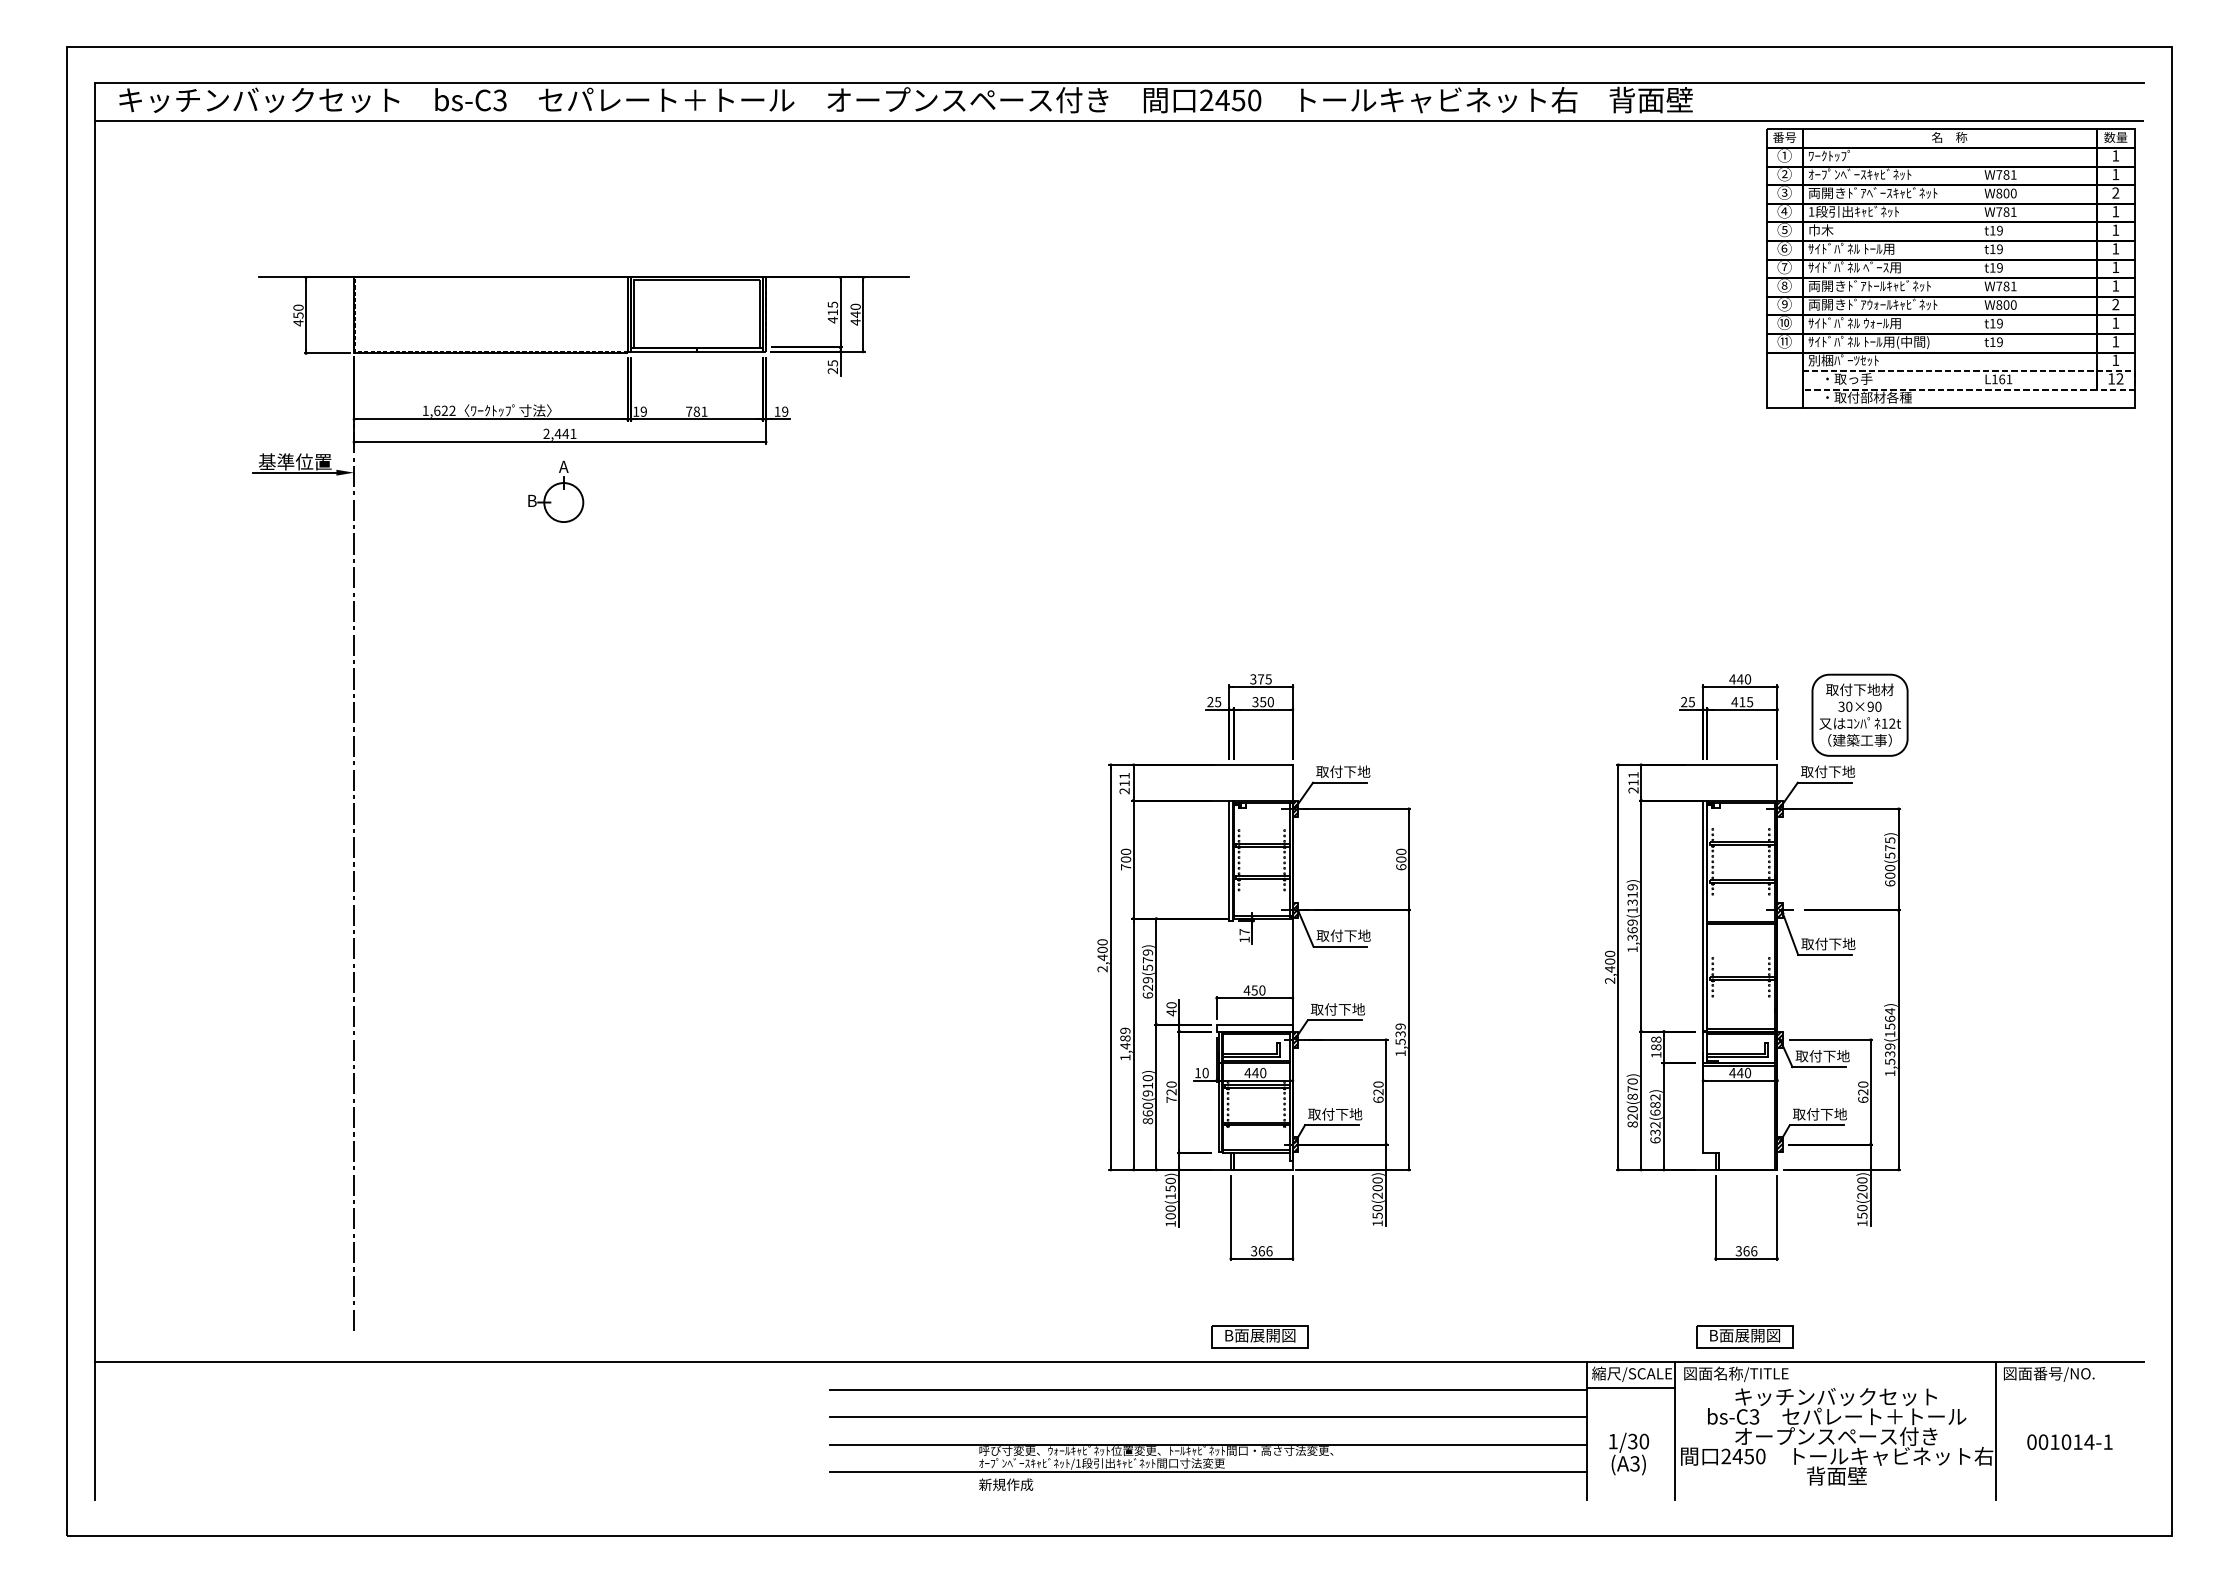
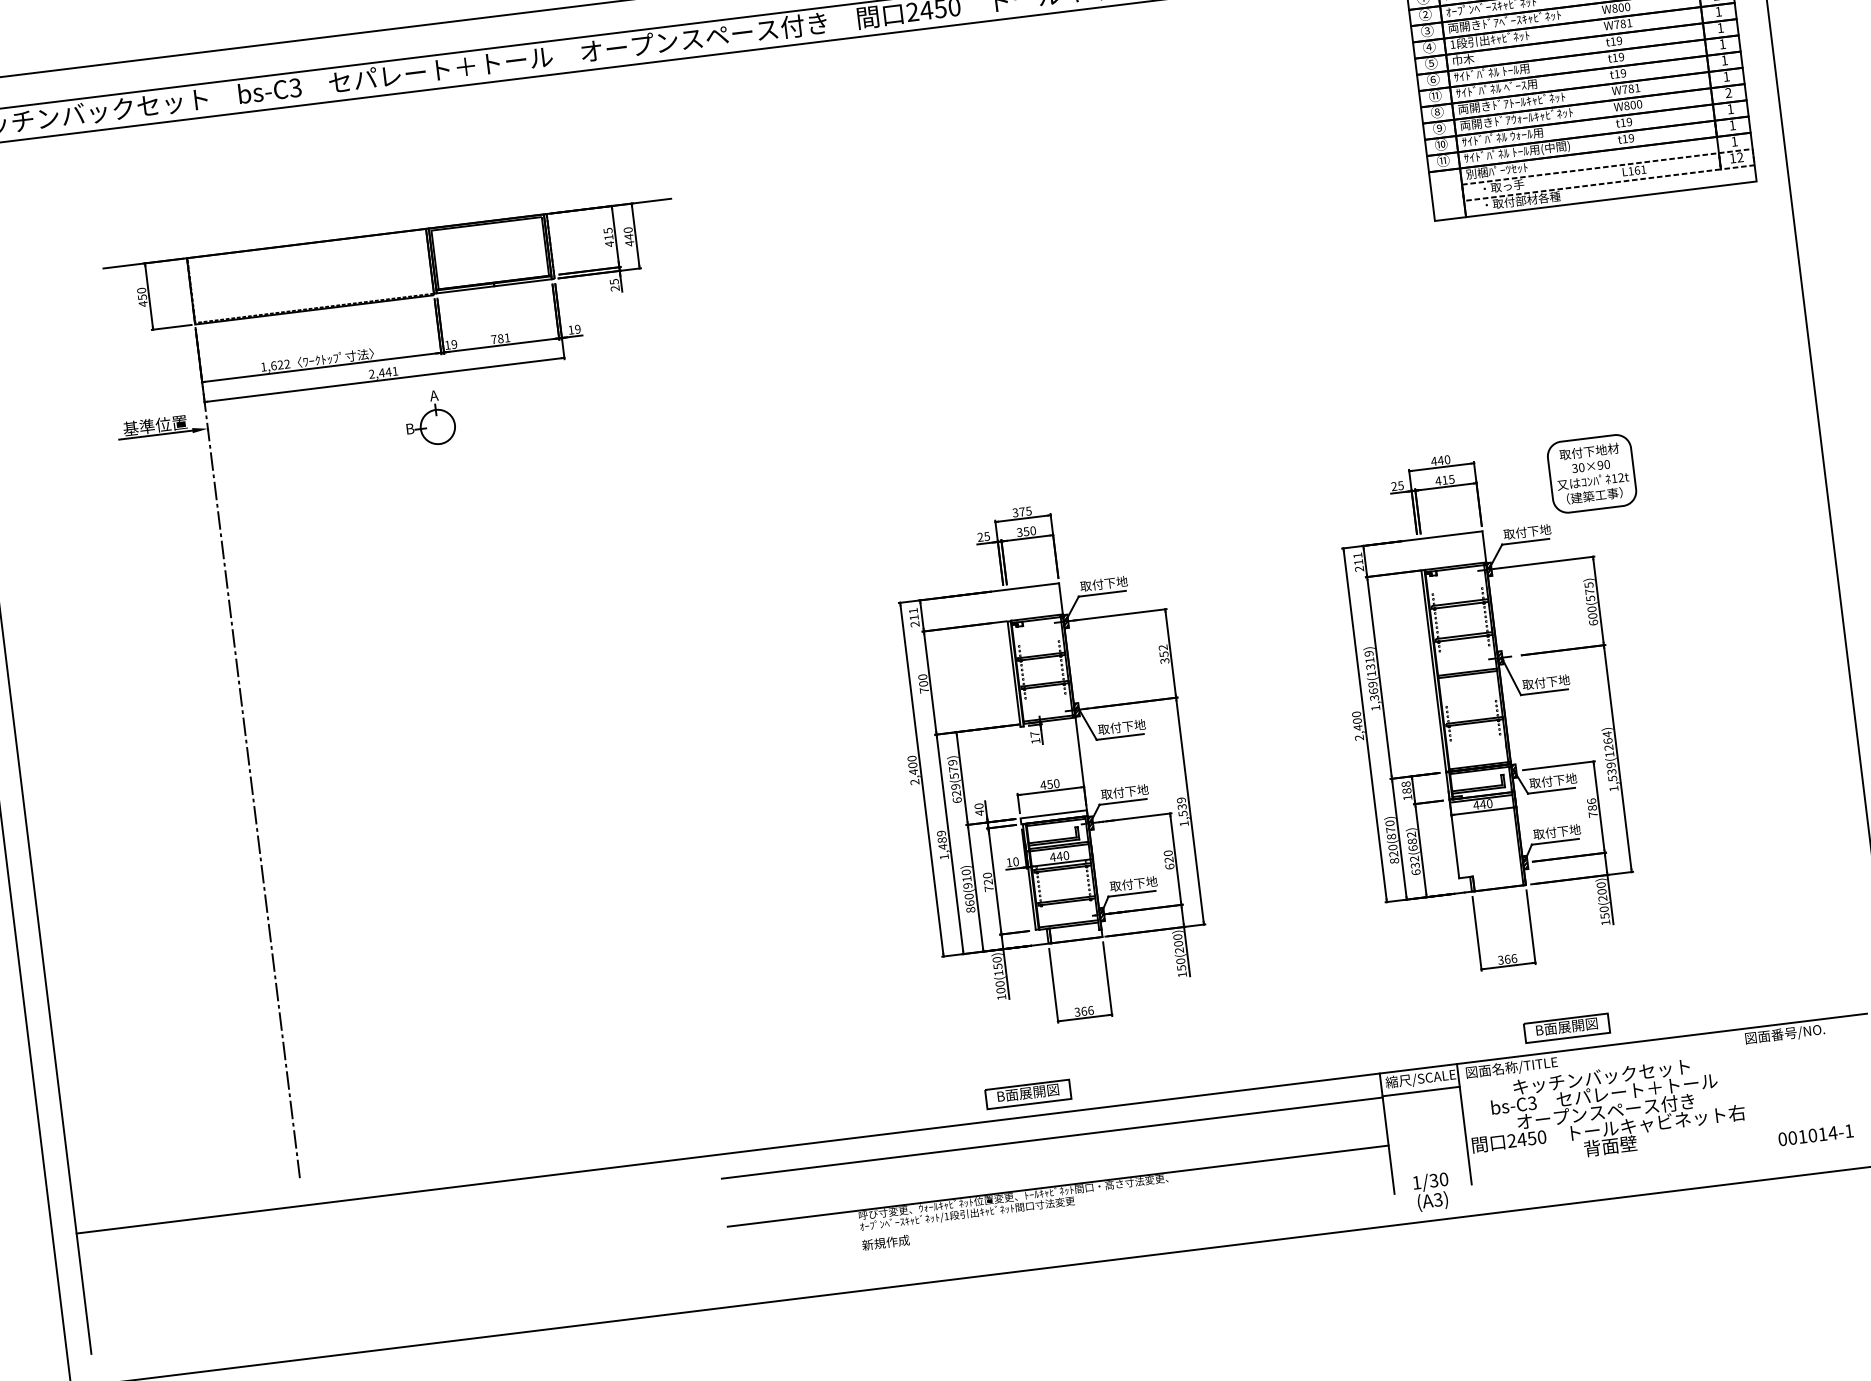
text: (1784, 266) -> (1435, 95), ⑦ -> ⑪
part: (556, 491) -> (430, 418), moved
part: (1859, 714) -> (1591, 473), moved
text: (1401, 859) -> (1164, 654), 600 -> 352
text: (1890, 1026) -> (1609, 747), 1,539(1564) -> 1,539(1264)
text: (1863, 1091) -> (1592, 807), 620 -> 786
part: (1259, 1336) -> (1027, 1093), moved
part: (1744, 1336) -> (1566, 1027), moved
line: (1207, 1417) -> (1054, 1162), removed
line: (1995, 1431) -> (1744, 1090), removed
text: (2069, 1441) -> (1815, 1134), moved
text: (1629, 1453) -> (1432, 1191), moved
line: (1207, 1472) -> (1060, 1210), removed

